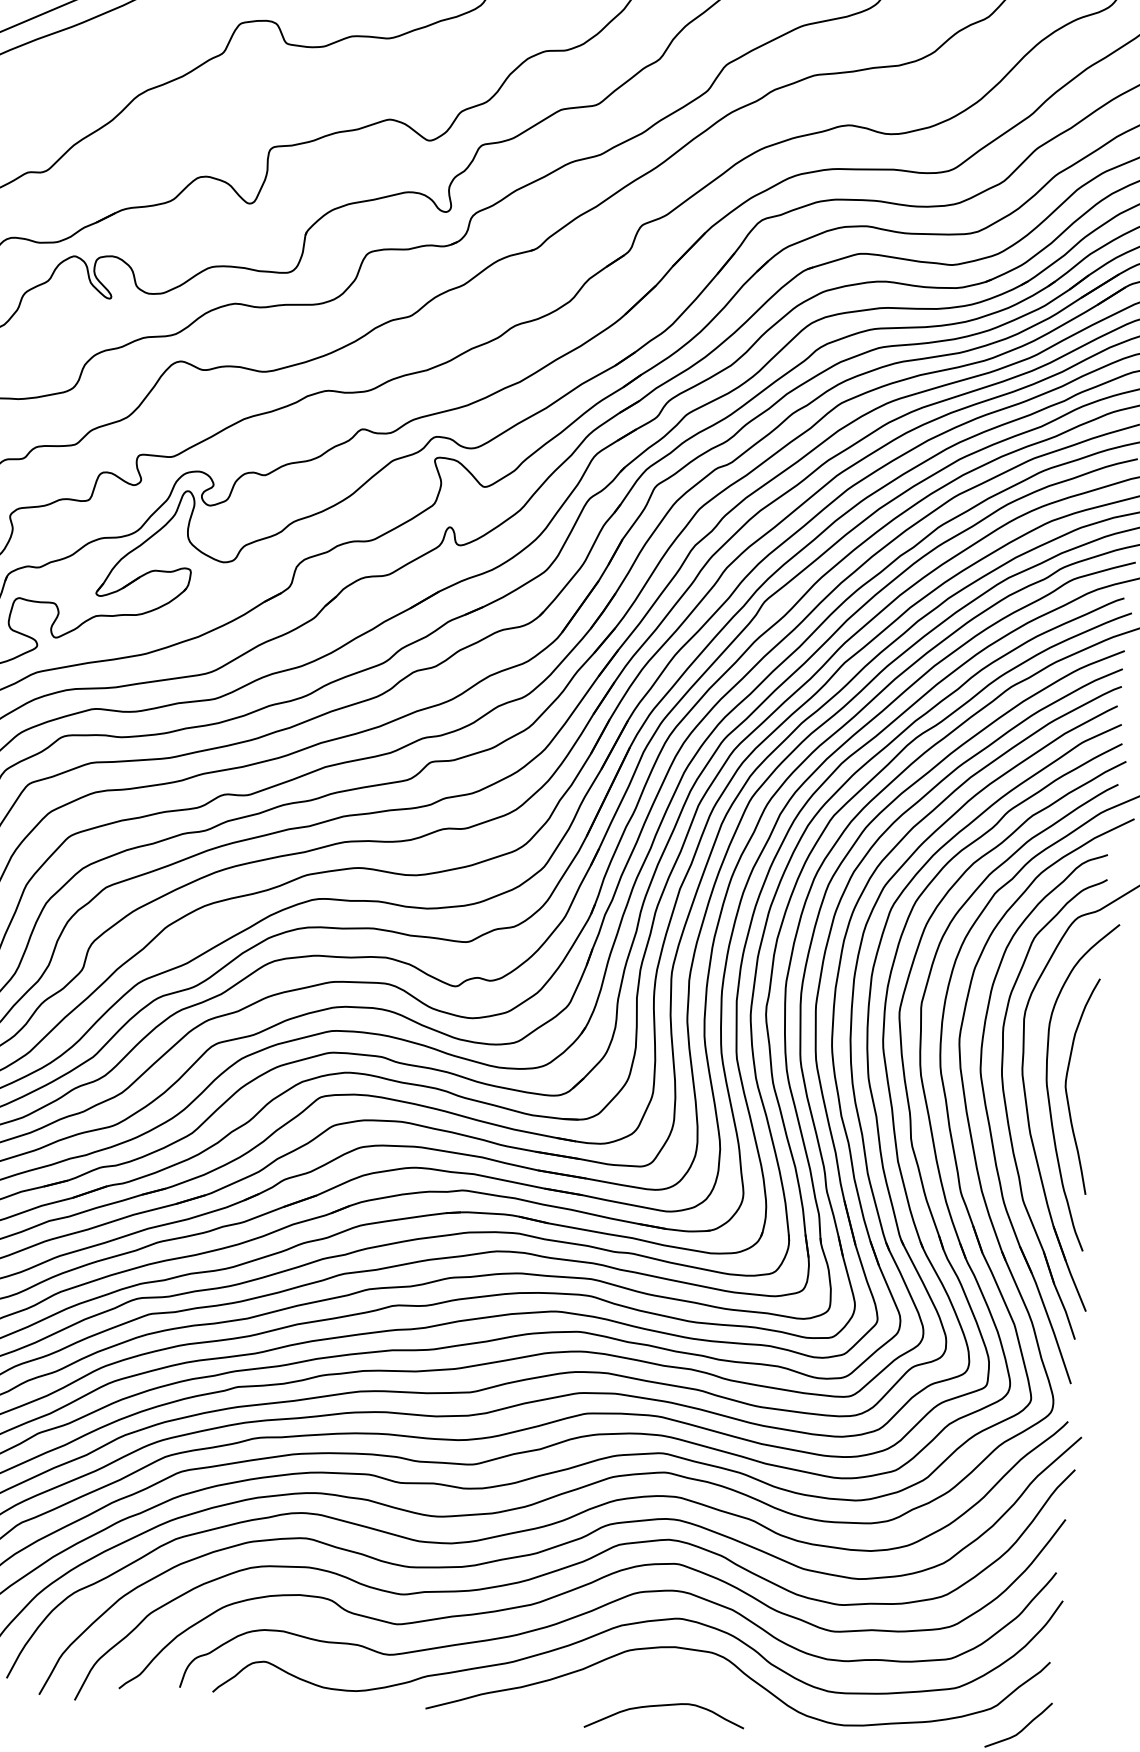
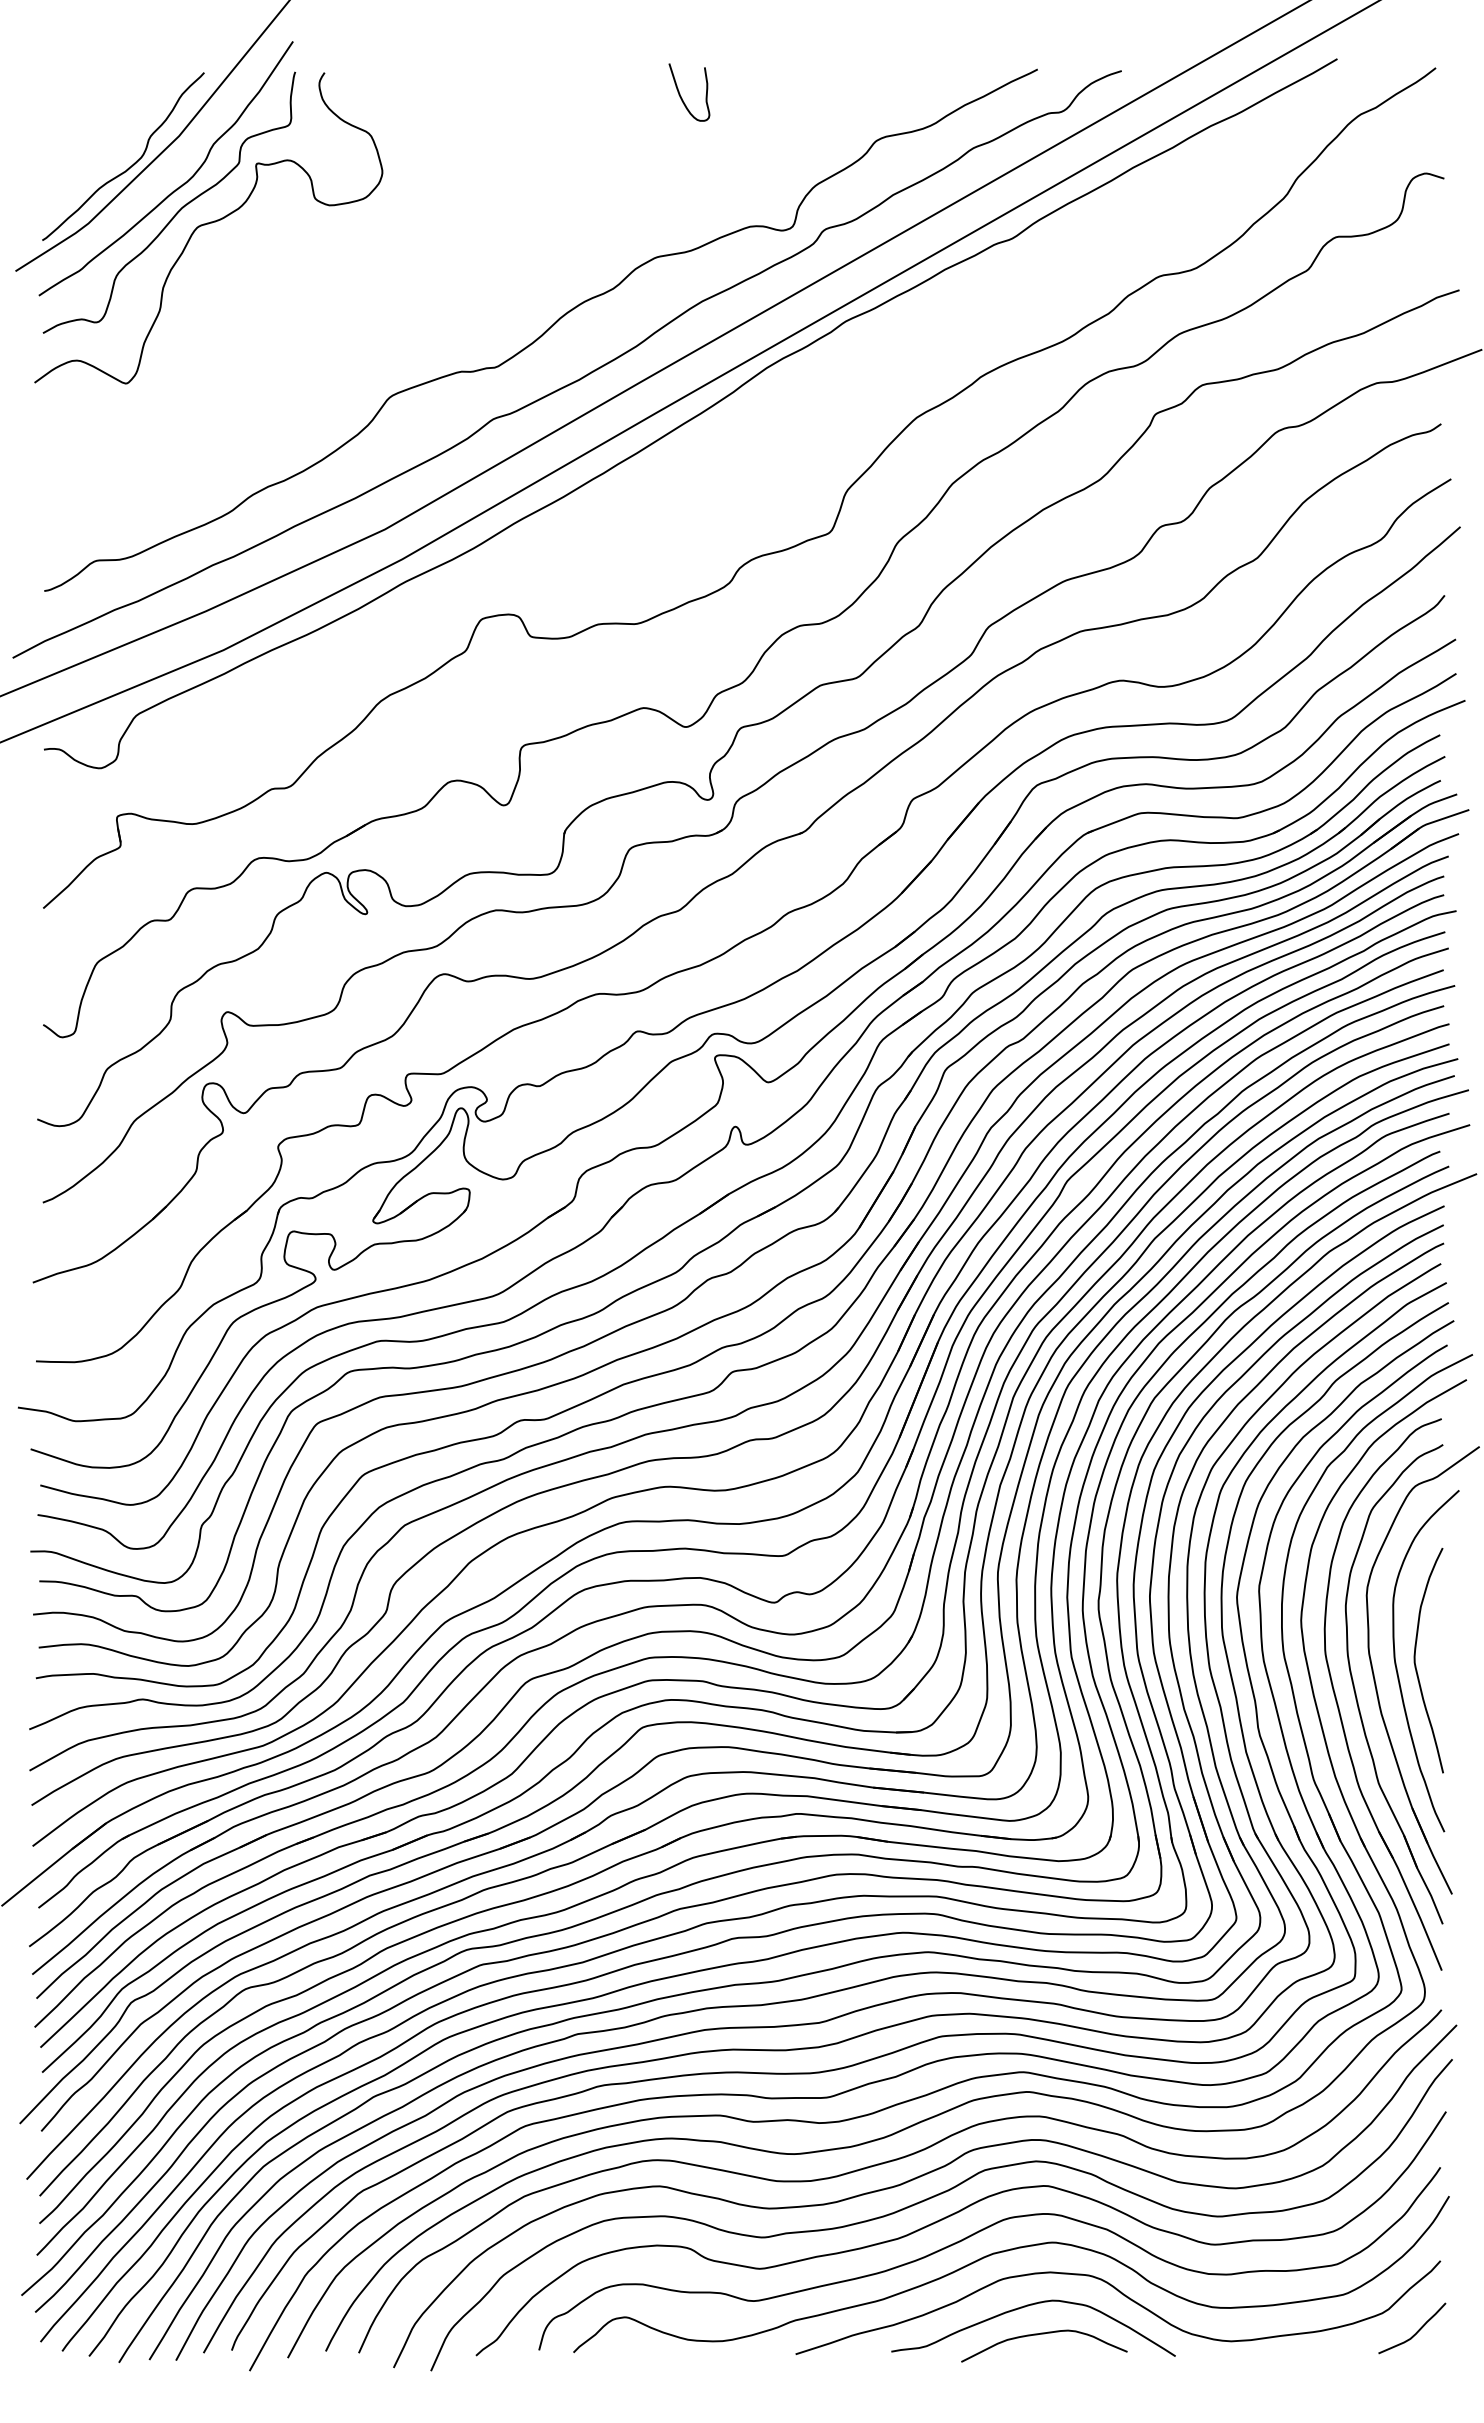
curve: (649, 1679) -> (1025, 2307), added

